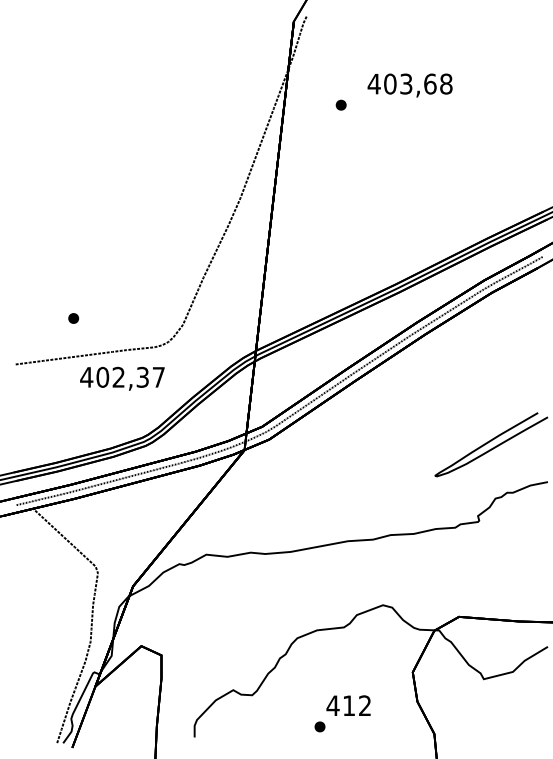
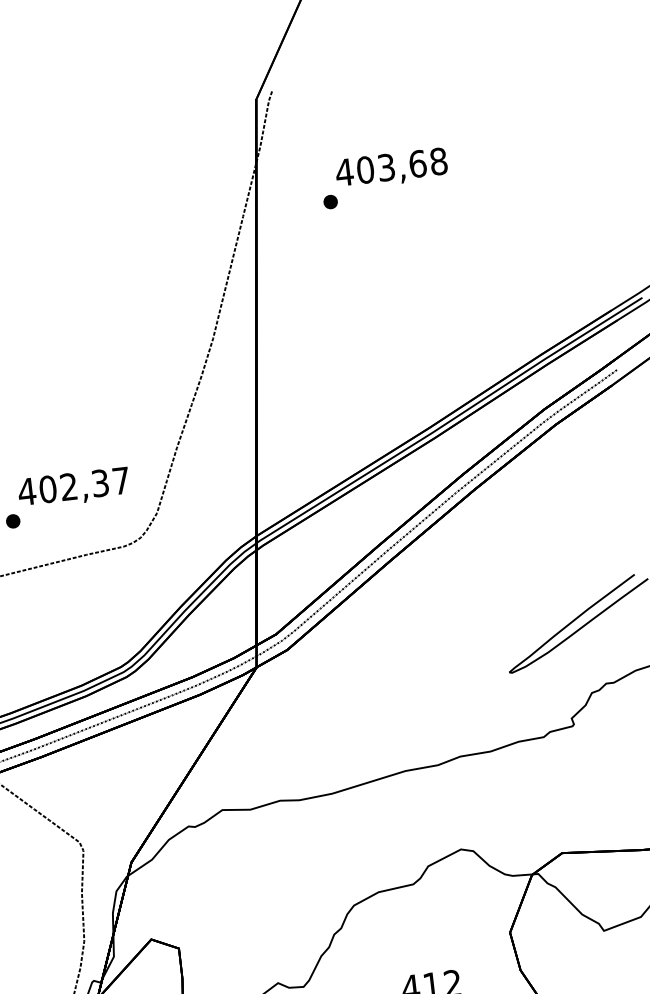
text: (409, 85) -> (390, 168), moved
text: (122, 378) -> (74, 487), moved

